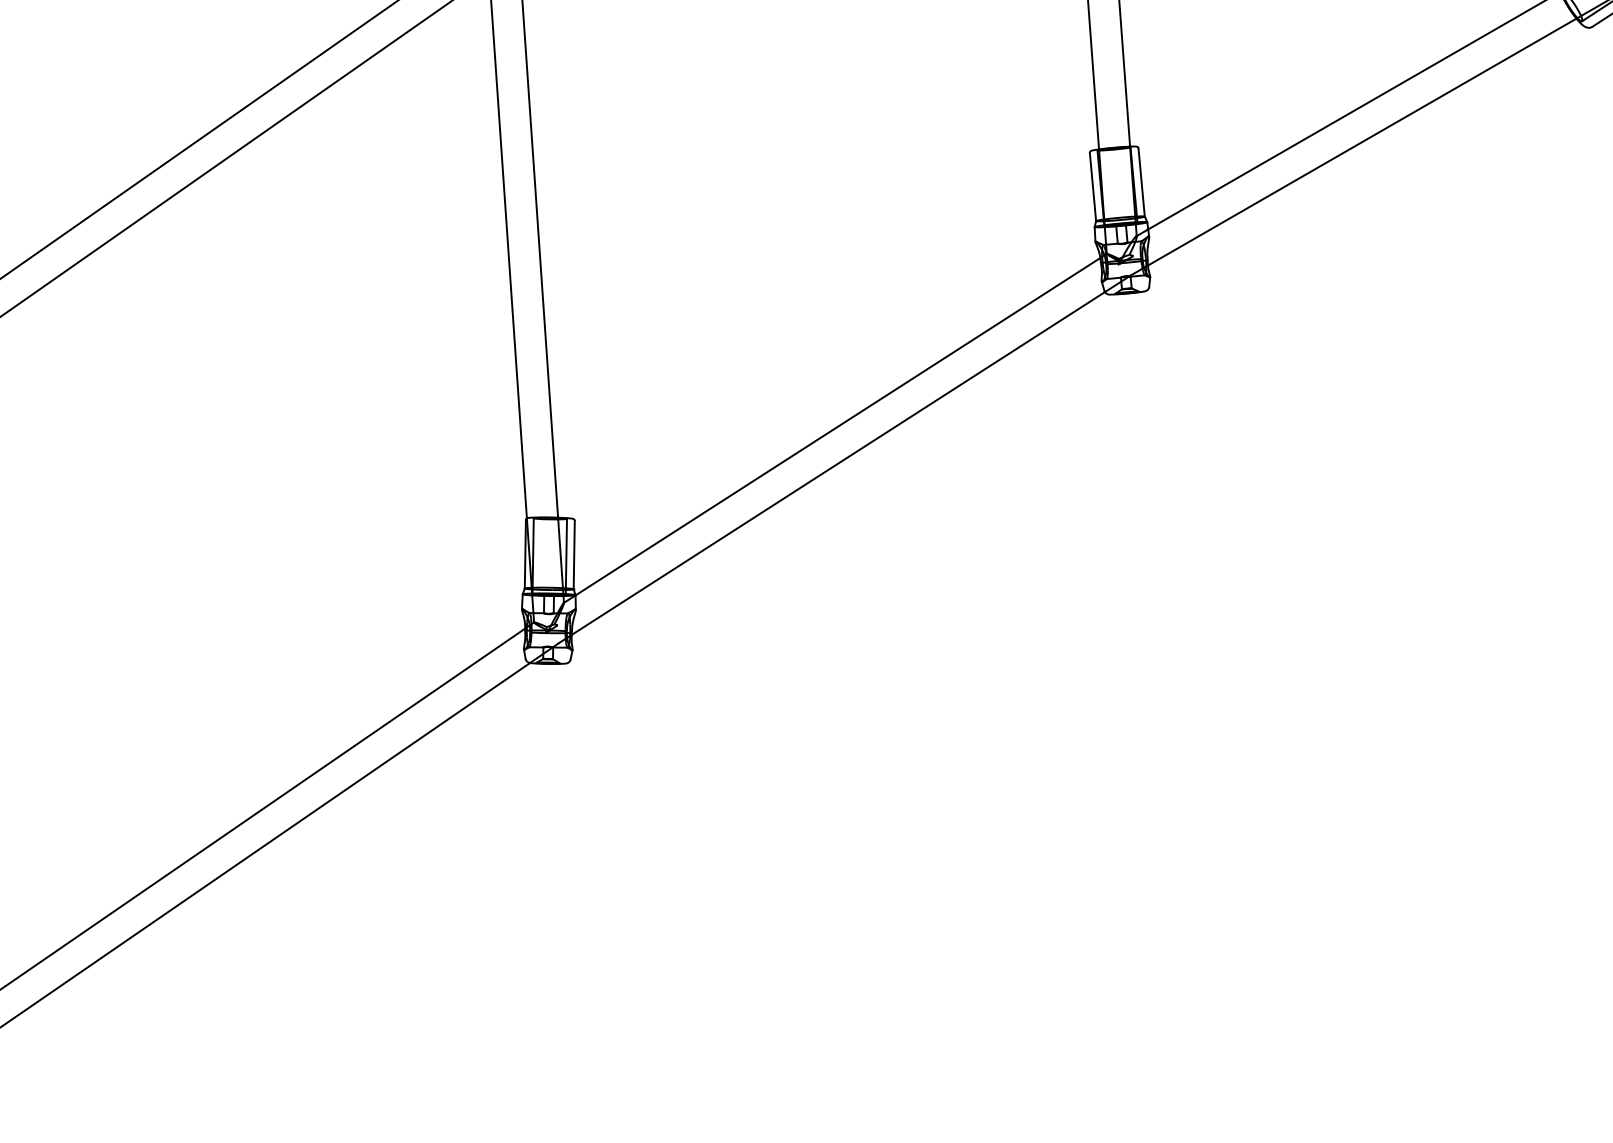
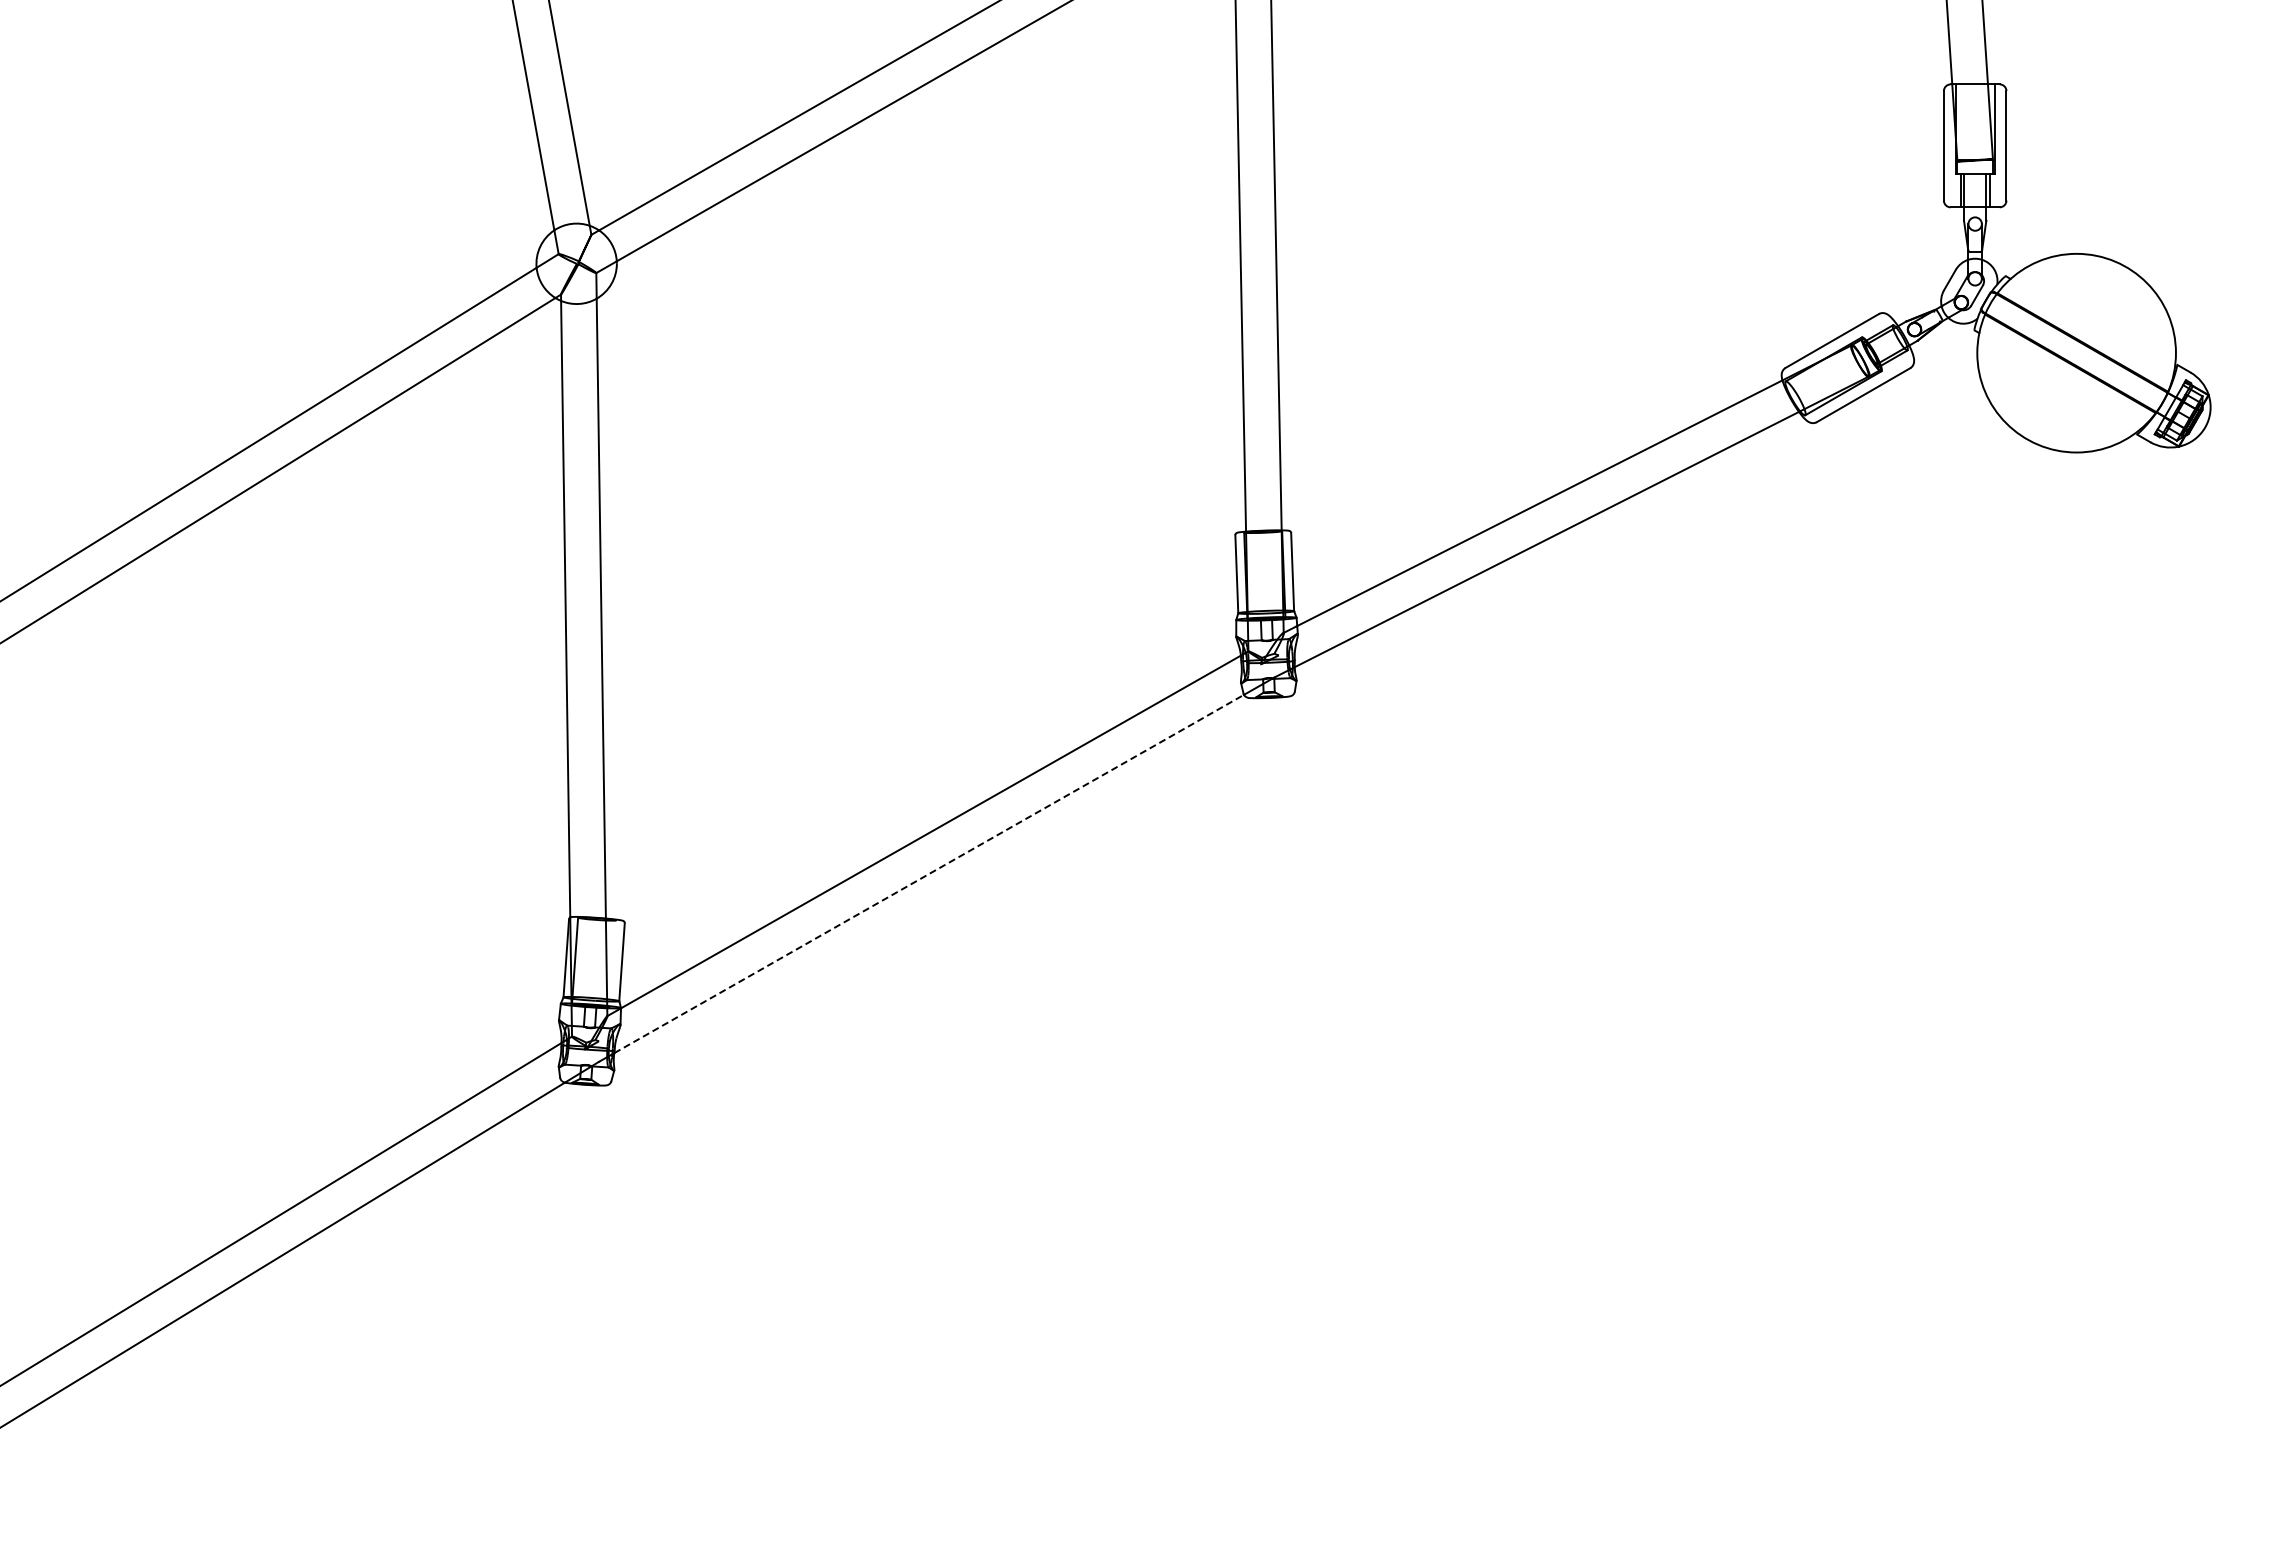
line: (838, 463) -> (929, 873), solid -> dashed
line: (565, 556) -> (612, 963), removed

